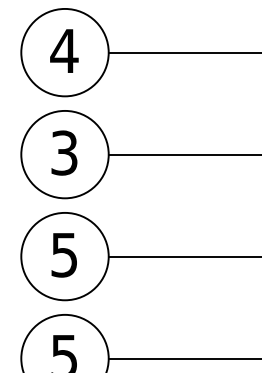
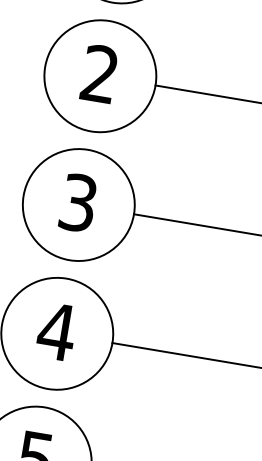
text: (64, 50) -> (100, 73), 4 -> 2
text: (64, 255) -> (56, 332), 5 -> 4

